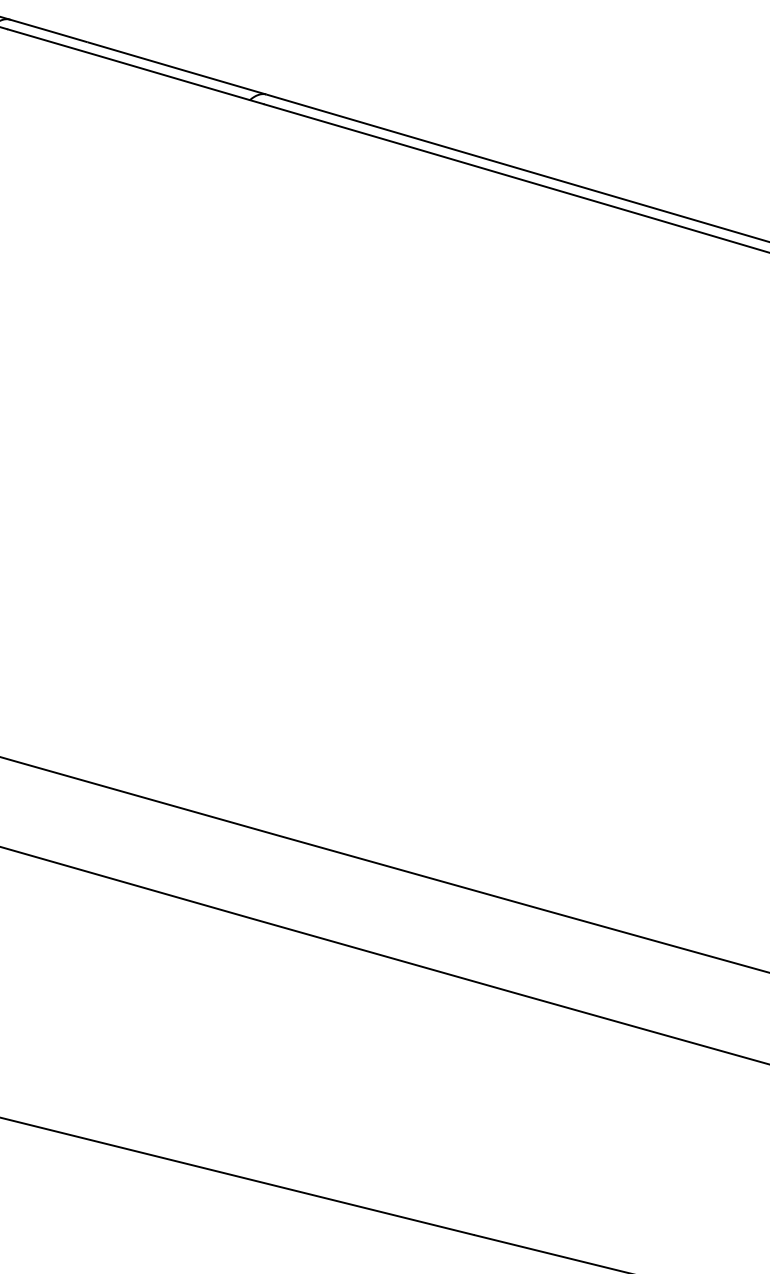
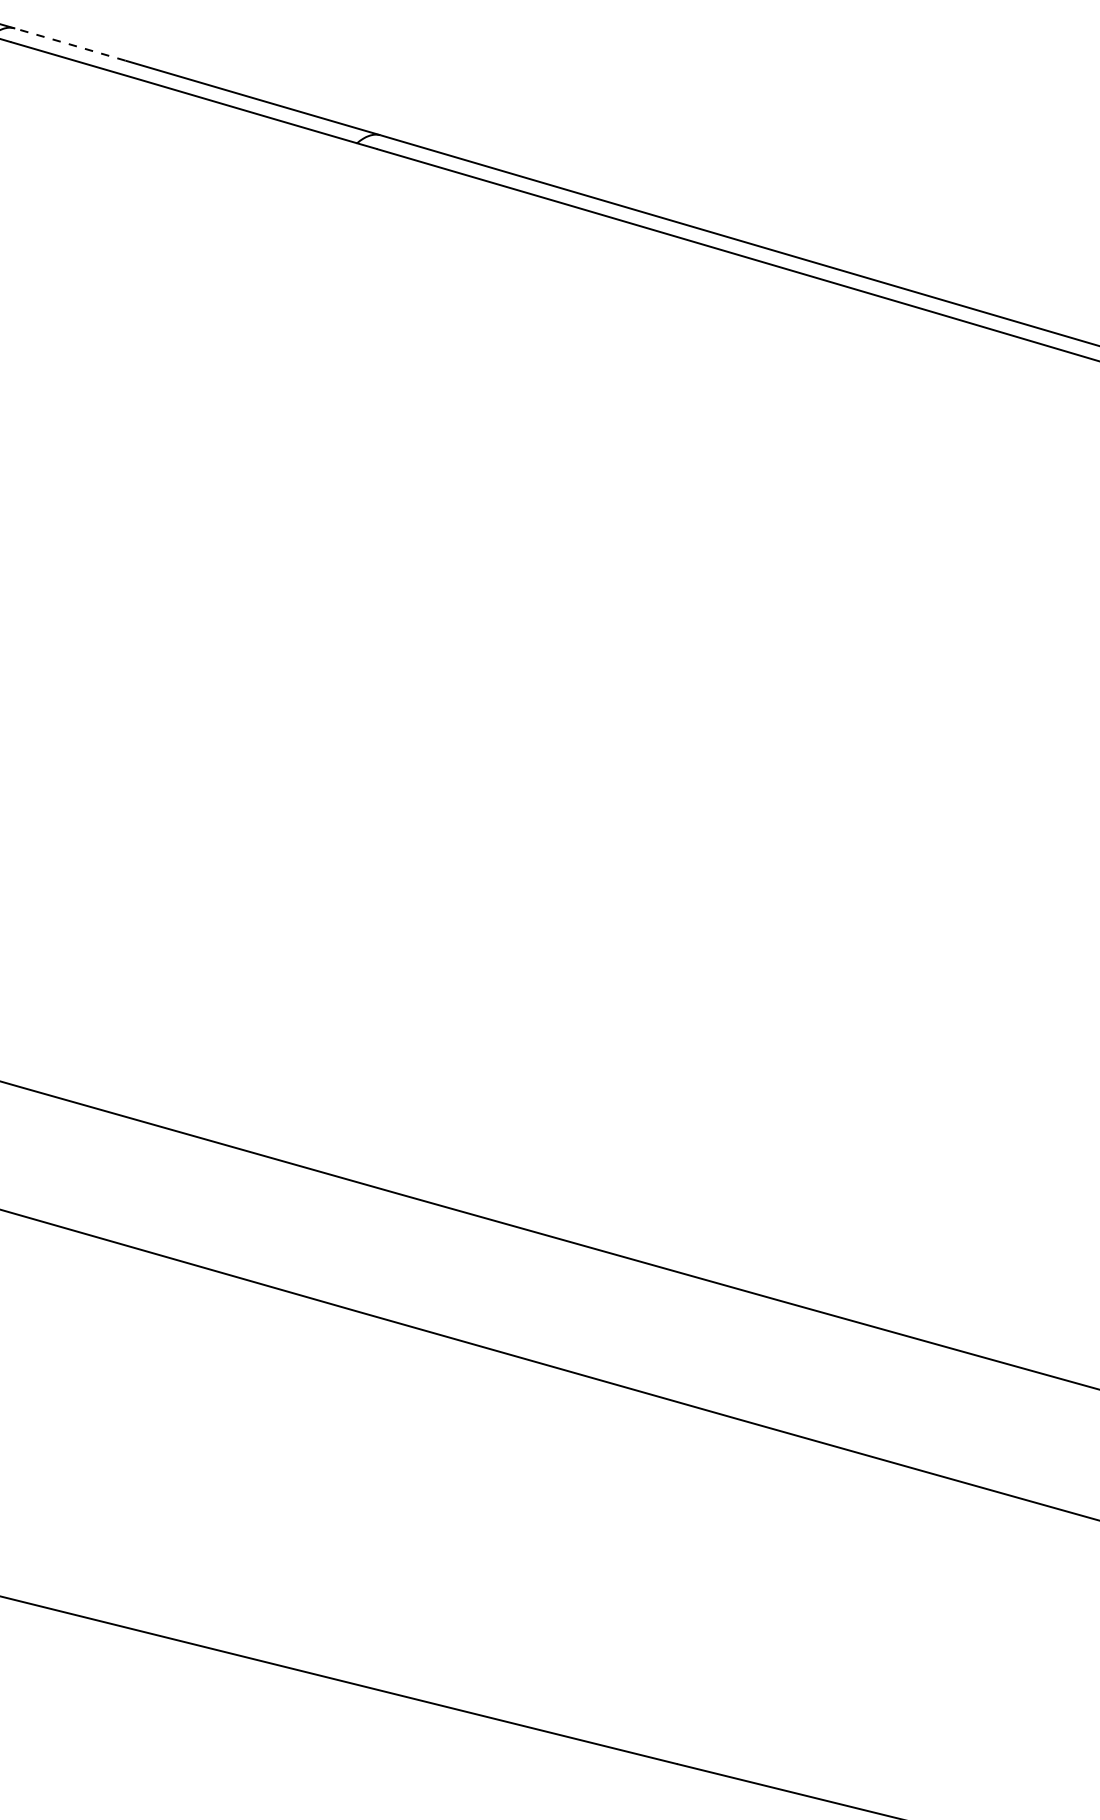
line: (48, 30) -> (69, 44), solid -> dashed

